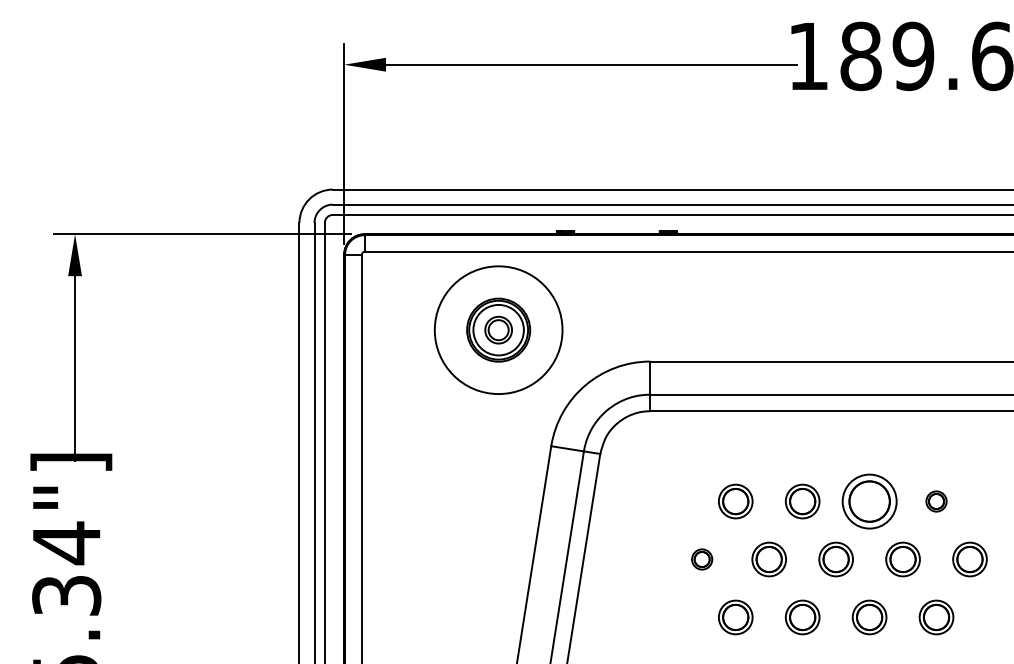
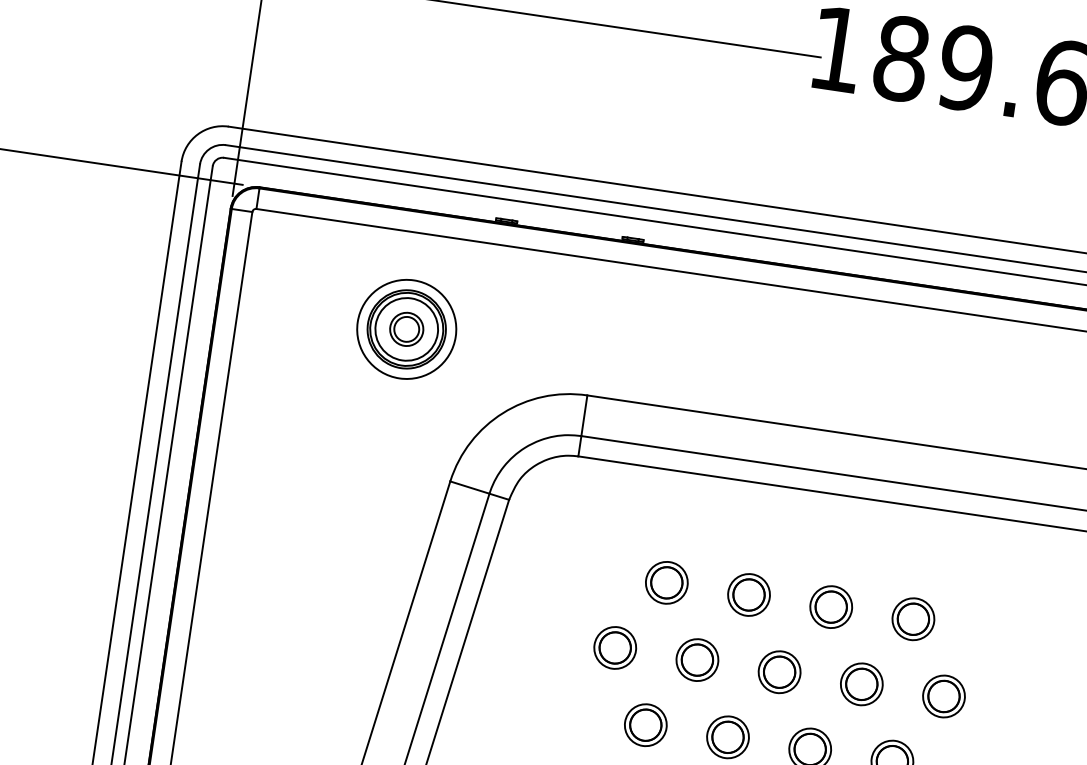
circle: (498, 330) -> (406, 329), size x0.62
part: (869, 501) -> (831, 607), size x0.62
part: (936, 501) -> (913, 619), size x1.67
part: (701, 559) -> (614, 647), size x1.67

